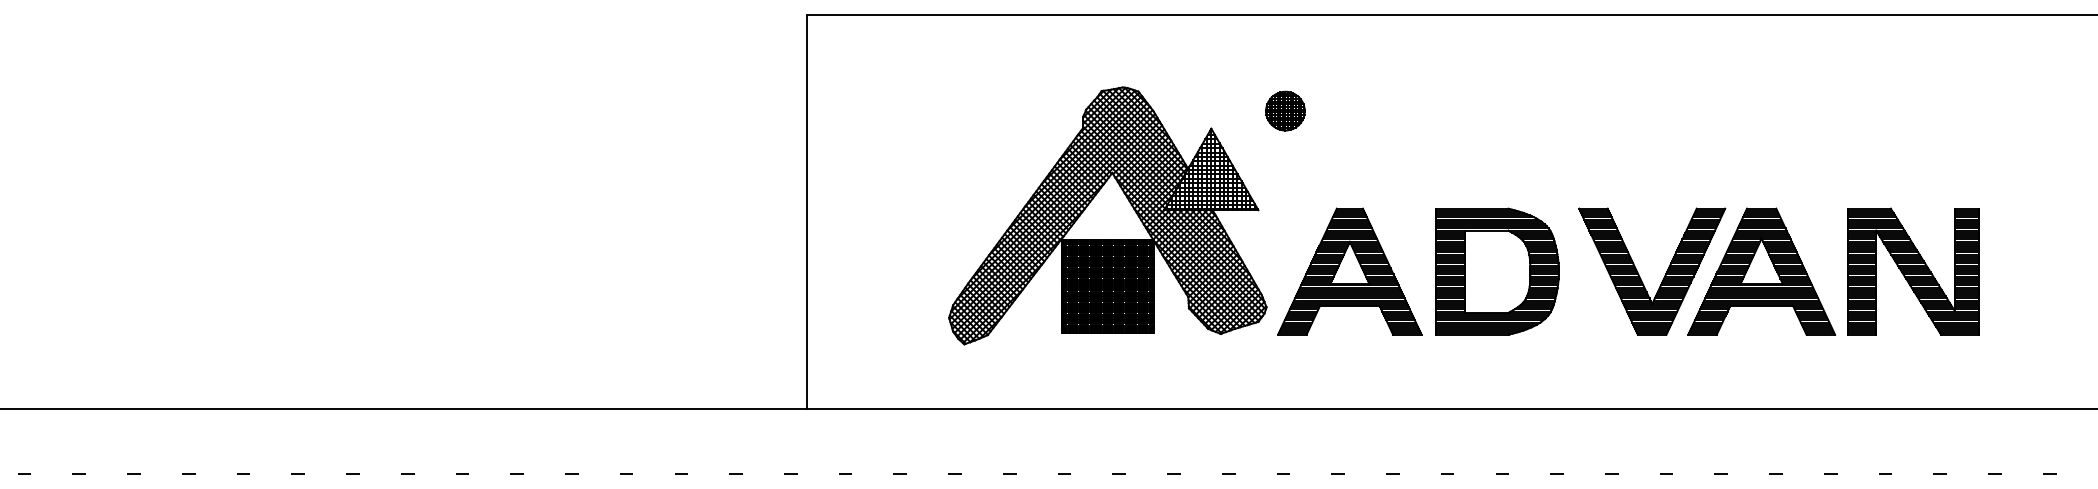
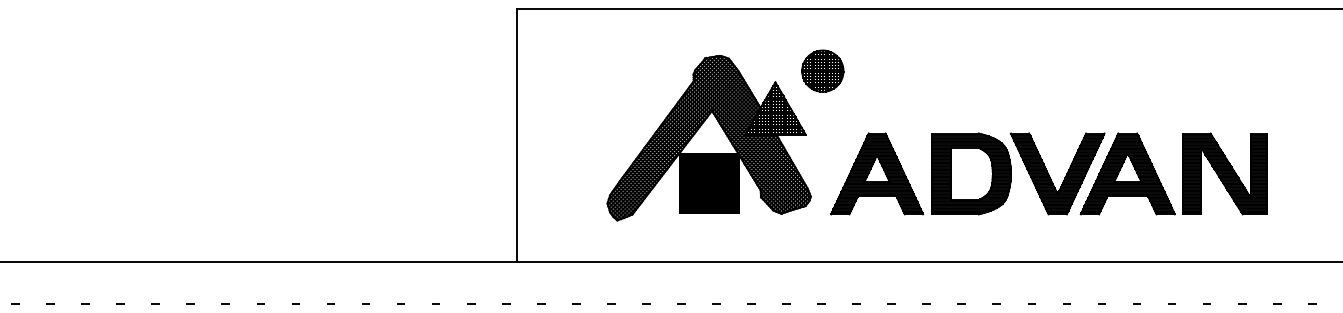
part: (1284, 110) -> (822, 70), size x1.67
part: (1434, 271) -> (931, 173), moved

